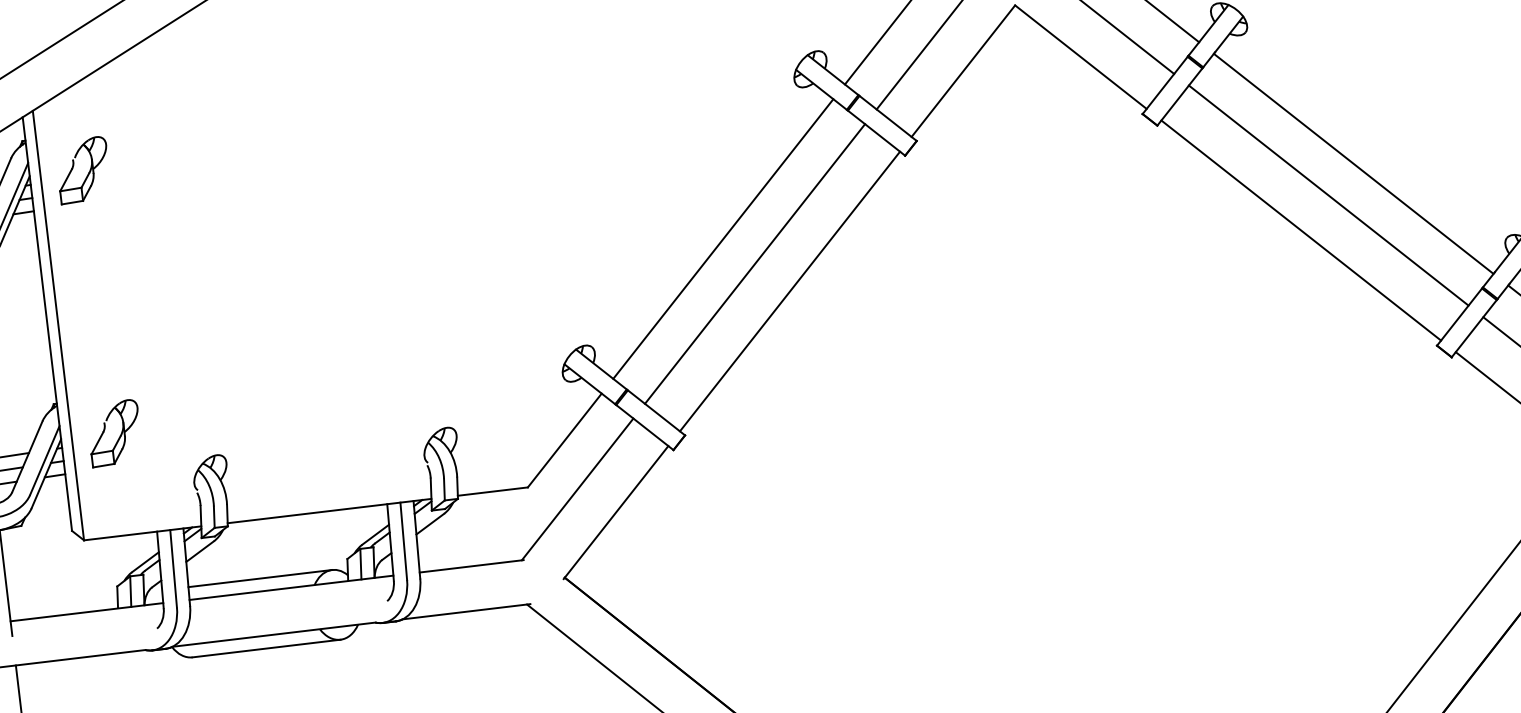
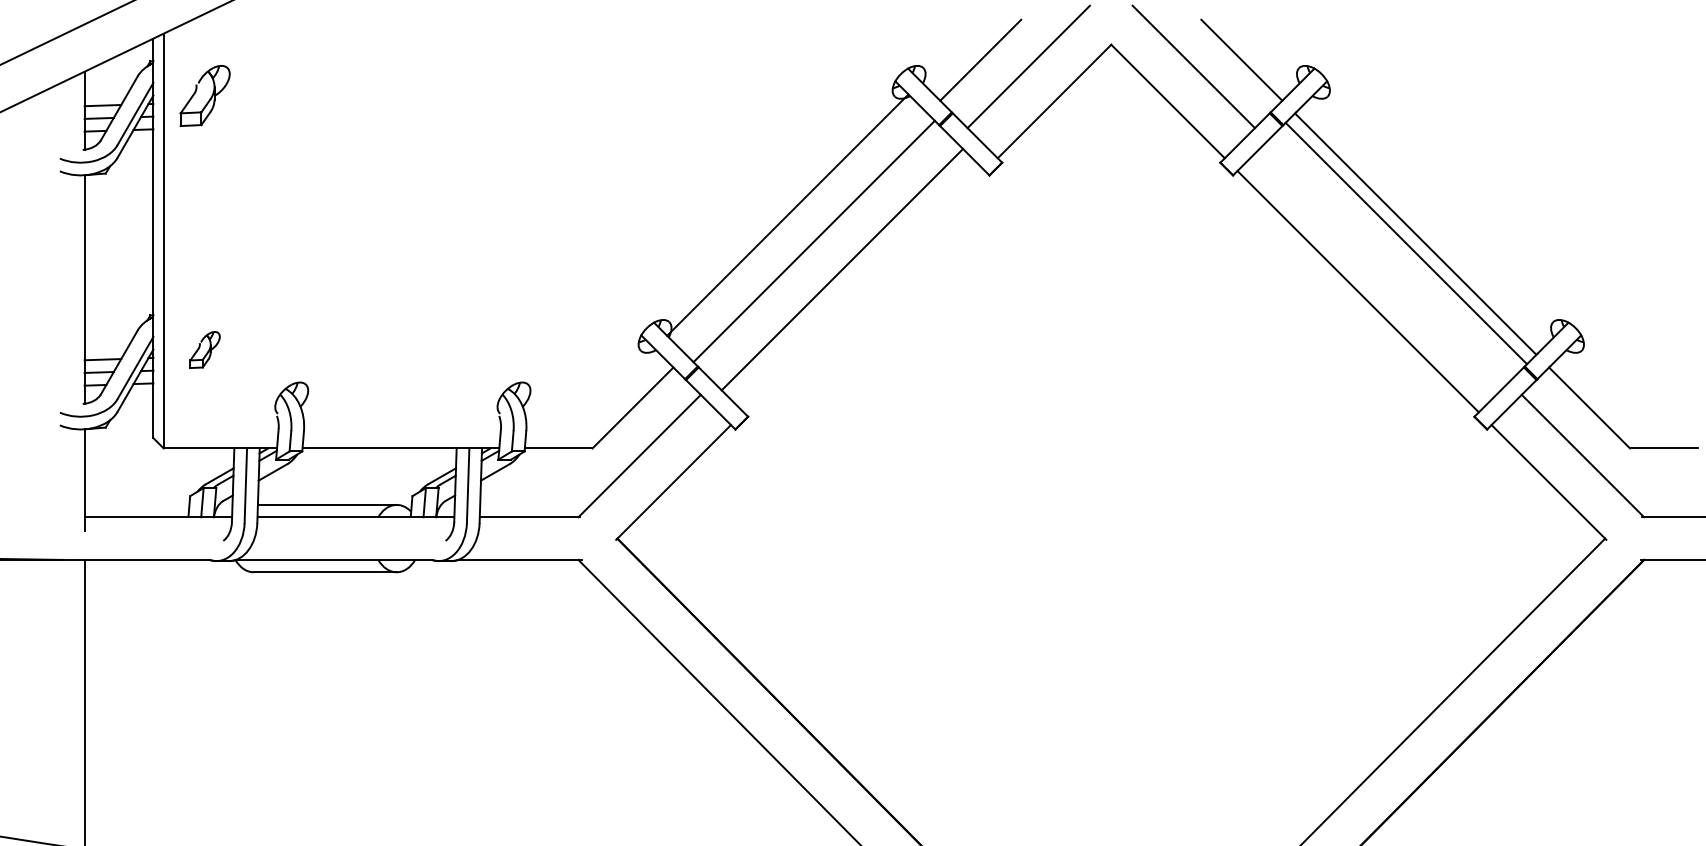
line: (1328, 195) -> (1406, 243), moved
line: (722, 238) -> (787, 214), moved
line: (754, 264) -> (813, 241), moved
line: (790, 291) -> (842, 269), moved
part: (113, 432) -> (204, 349), size x0.6

